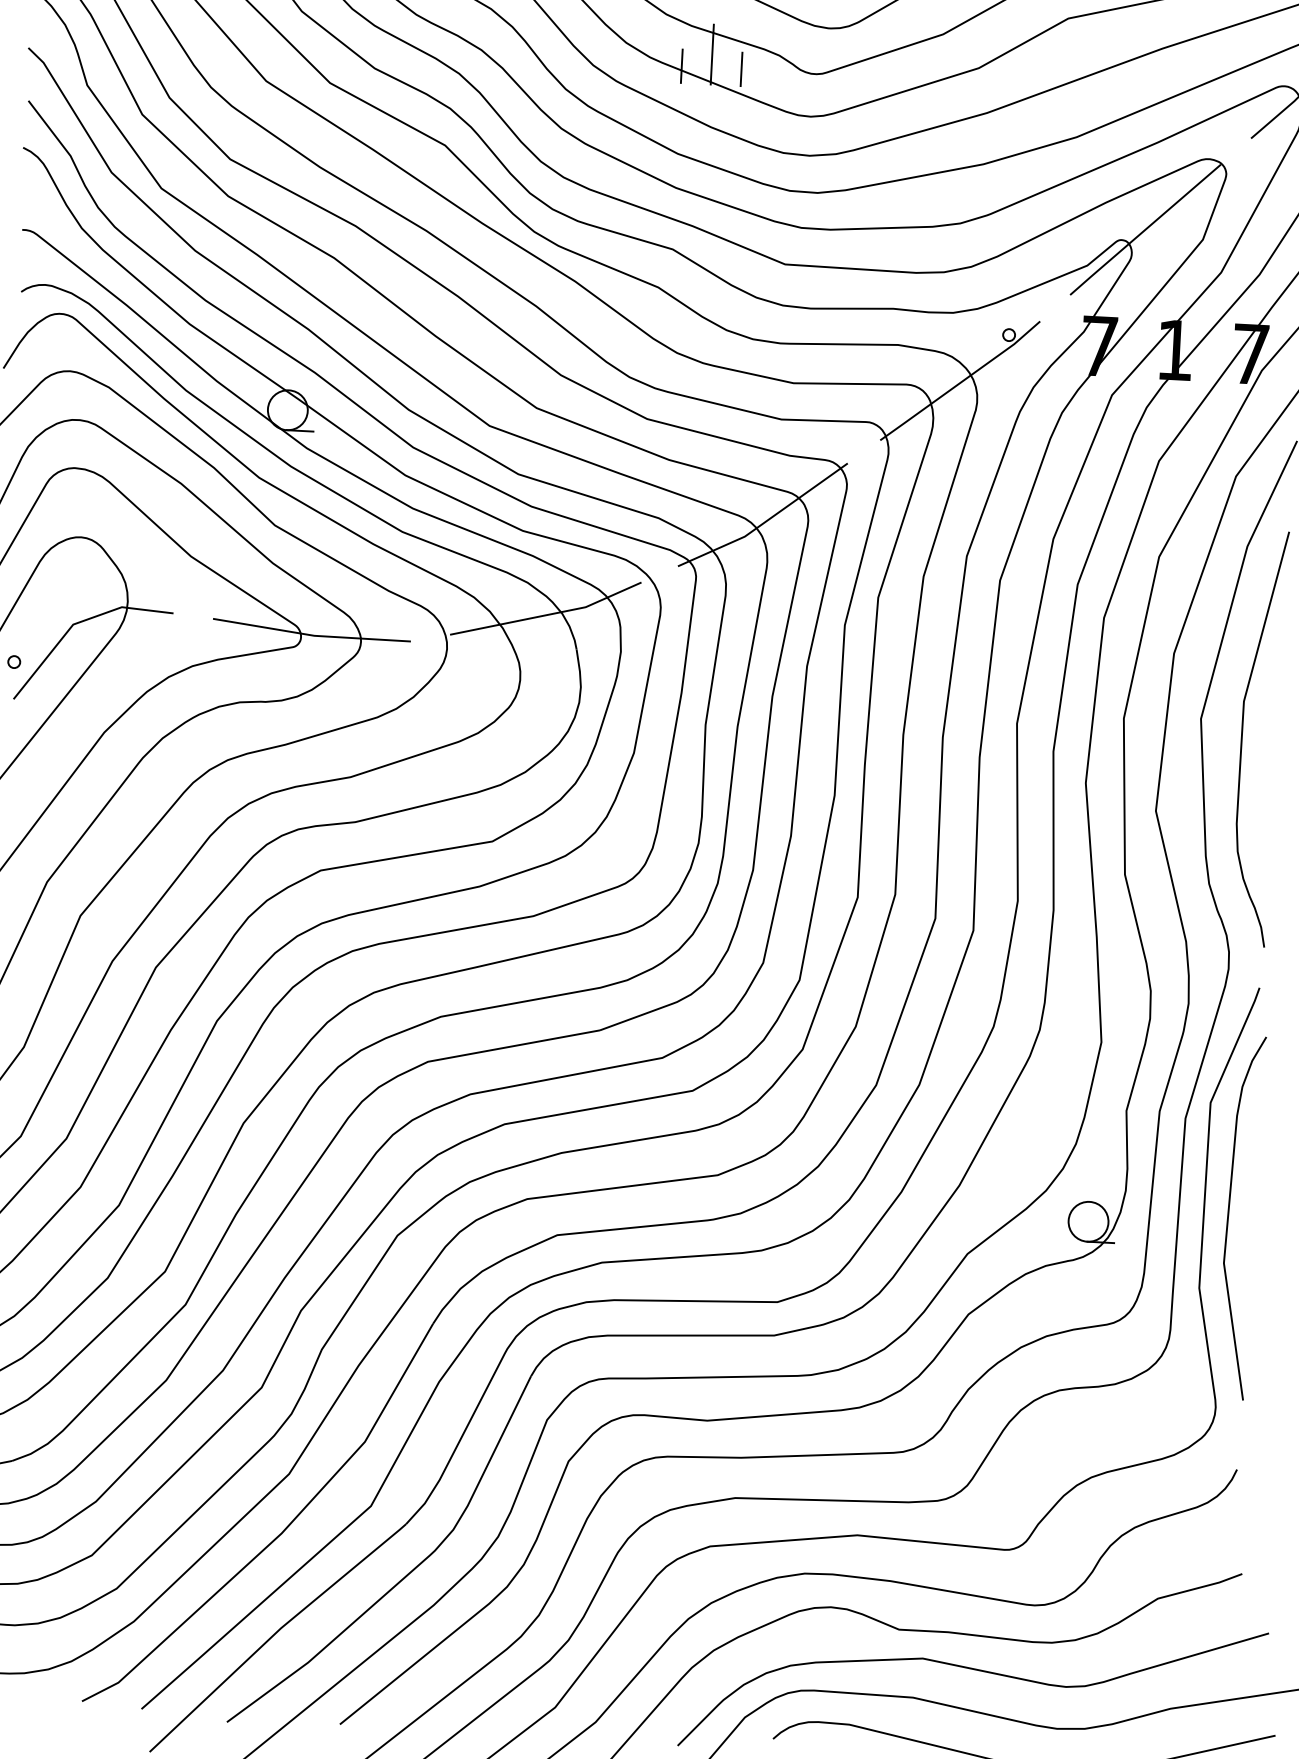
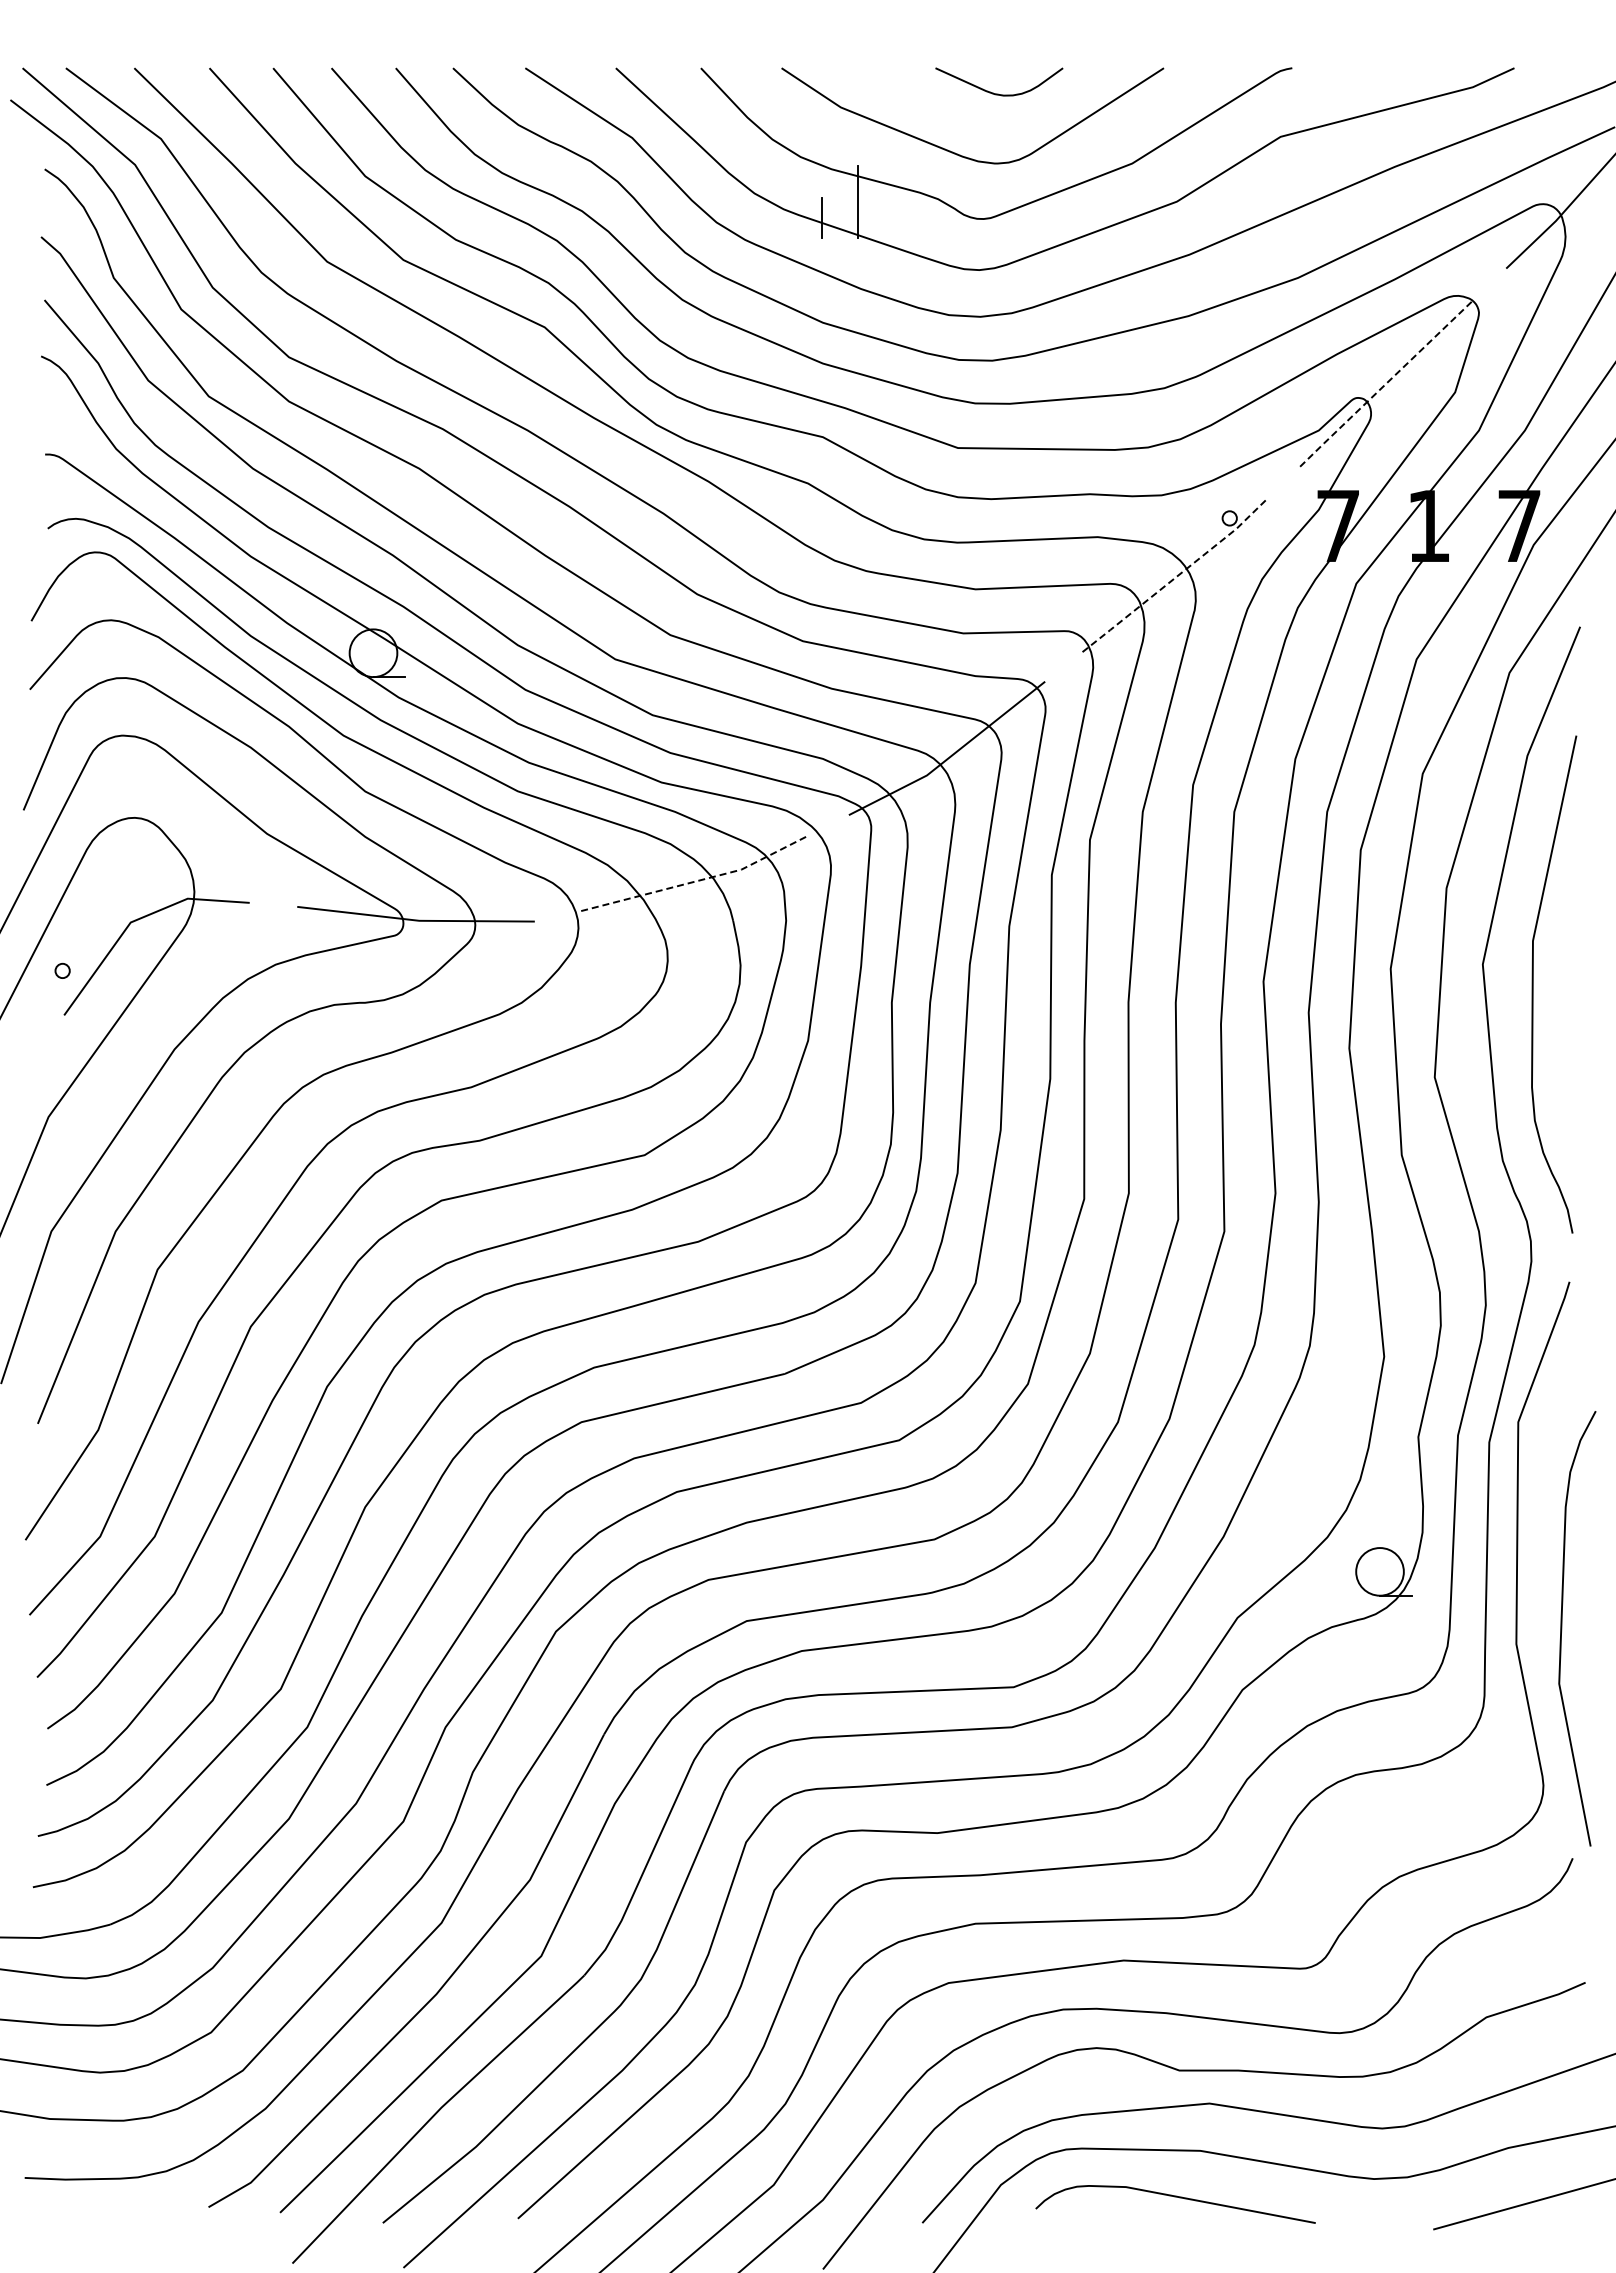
line: (741, 68) -> (893, 217), removed
line: (1145, 230) -> (1385, 384), solid -> dashed
line: (961, 382) -> (1175, 577), solid -> dashed
line: (547, 615) -> (696, 881), solid -> dashed
curve: (1229, 1217) -> (1562, 1628), moved

